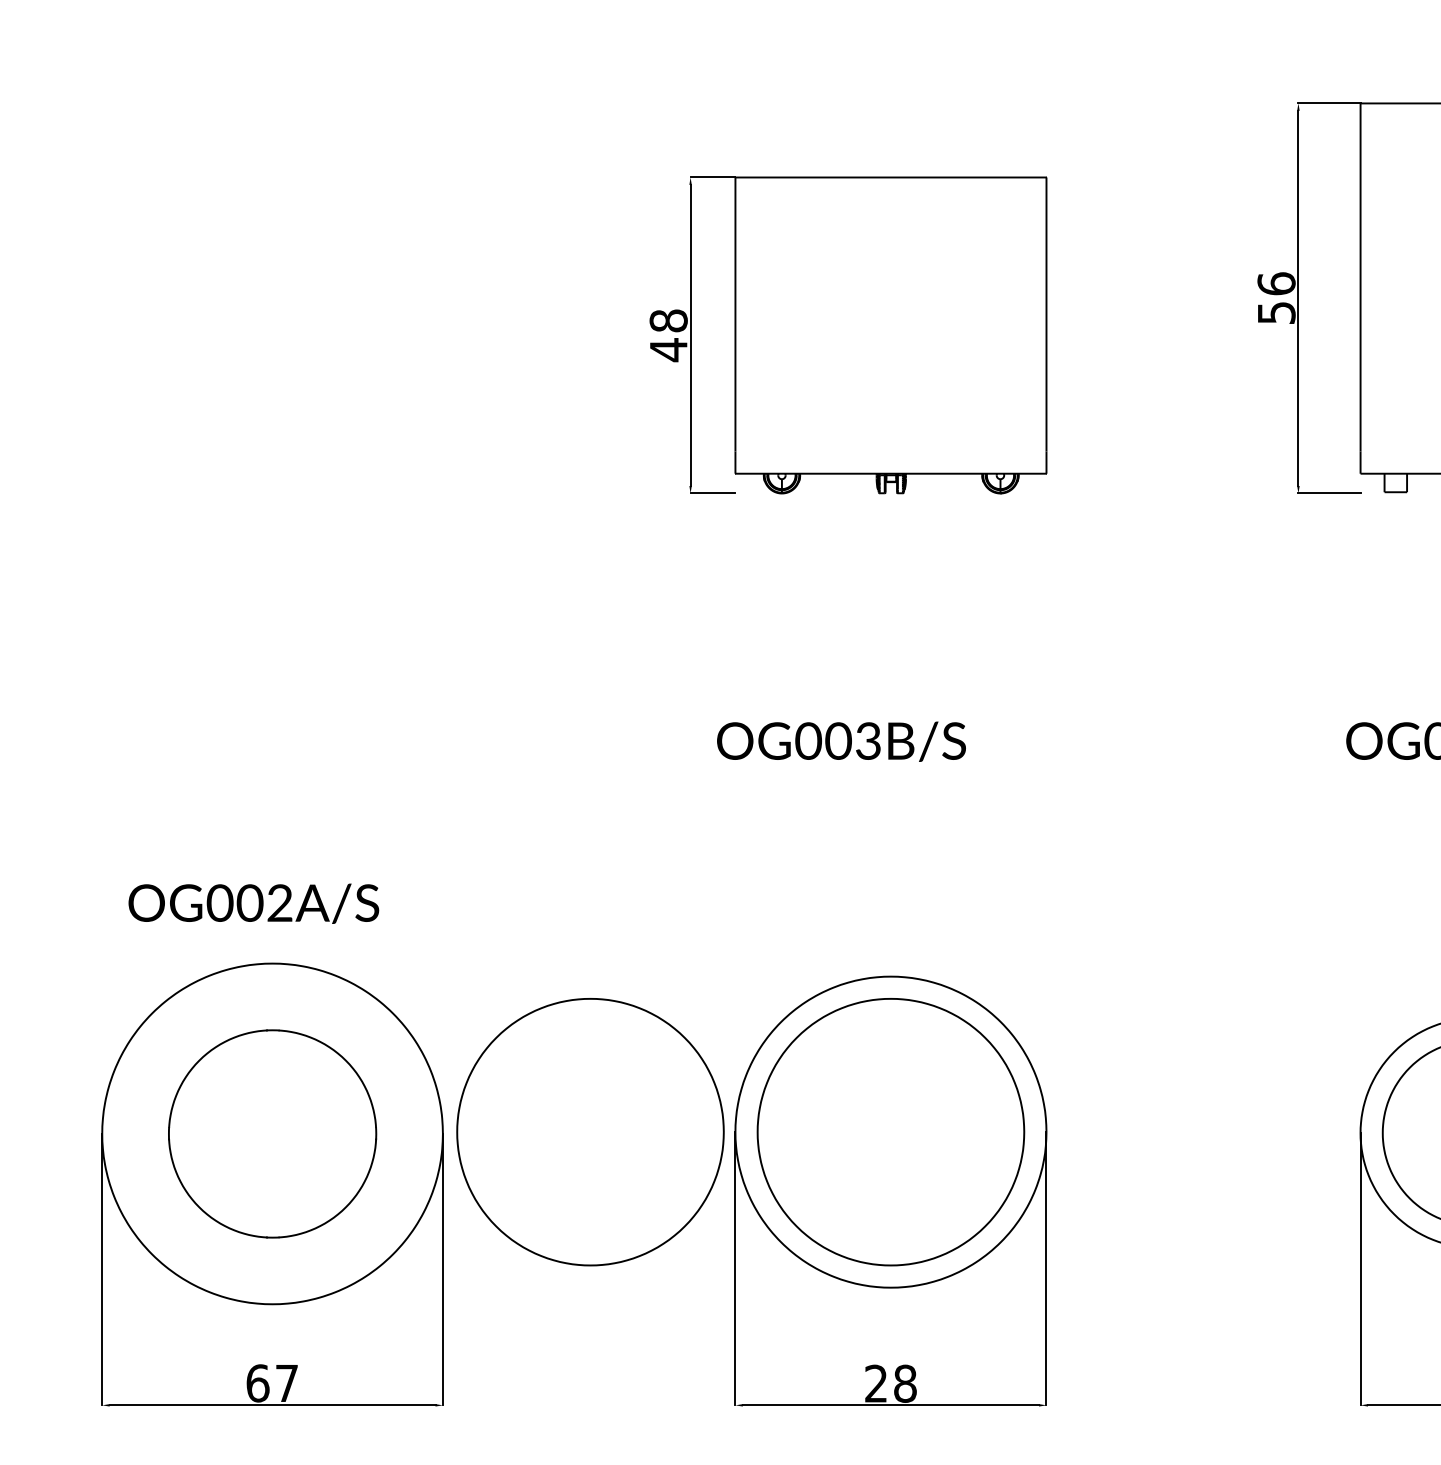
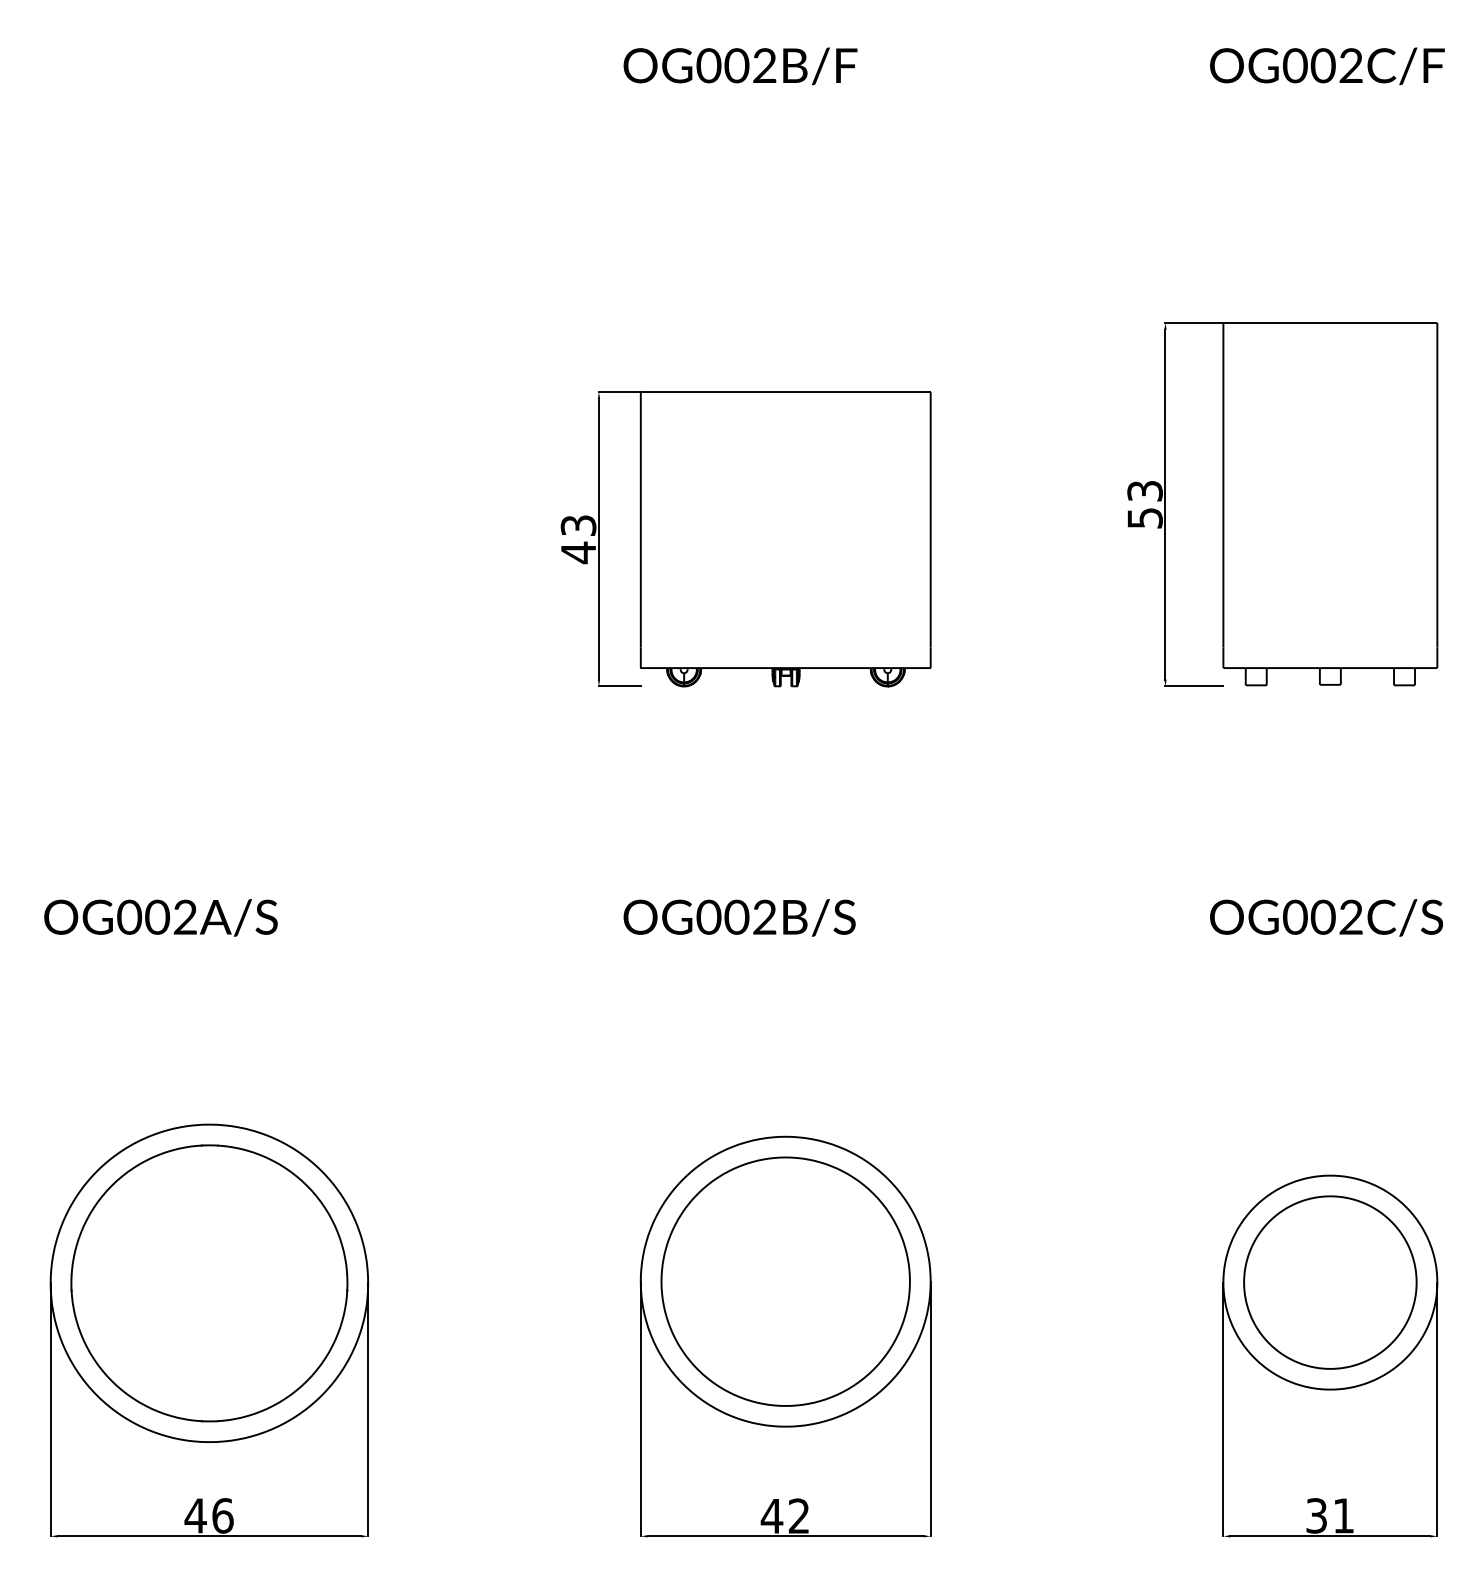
text: (1275, 283) -> (1144, 490), 56 -> 53
text: (668, 320) -> (578, 525), 48 -> 43
text: (868, 741) -> (764, 917), OG003B/S -> OG002B/S
text: (253, 903) -> (160, 917), moved
part: (590, 1131) -> (505, 1281), removed
part: (272, 1134) -> (209, 1283), size x1.43
text: (271, 1382) -> (208, 1515), 67 -> 46
text: (889, 1384) -> (784, 1516), 28 -> 42

